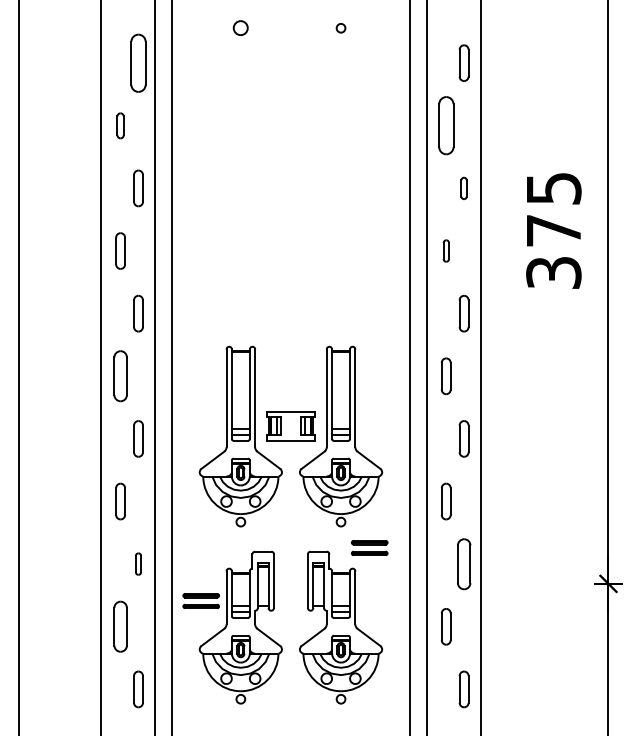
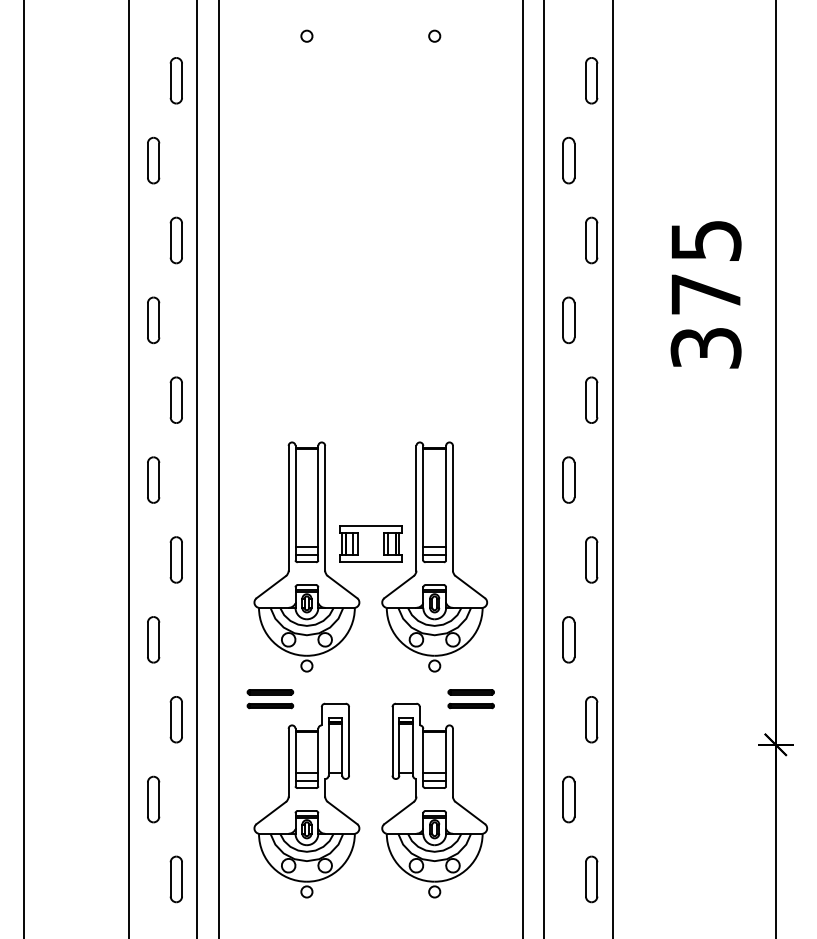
circle: (240, 28) -> (306, 36), size x0.62
part: (138, 62) -> (176, 79), size x0.62
part: (120, 125) -> (153, 160), size x1.43
part: (445, 125) -> (567, 160), size x0.62
part: (463, 188) -> (590, 240), size x1.67
part: (446, 250) -> (569, 319), size x1.67
part: (120, 376) -> (153, 480), size x0.71
part: (138, 563) -> (176, 718), size x1.67
part: (463, 563) -> (590, 718), size x0.71
part: (200, 601) -> (269, 699), moved
part: (120, 626) -> (153, 799), size x0.71

